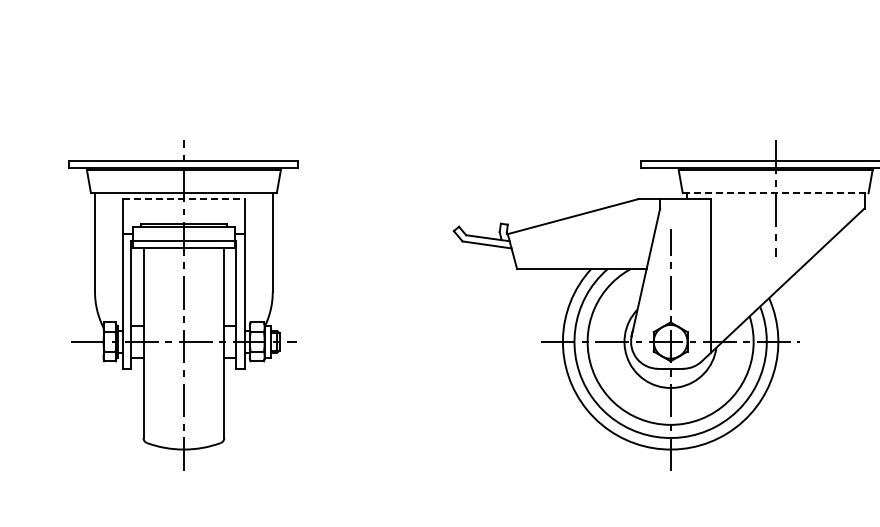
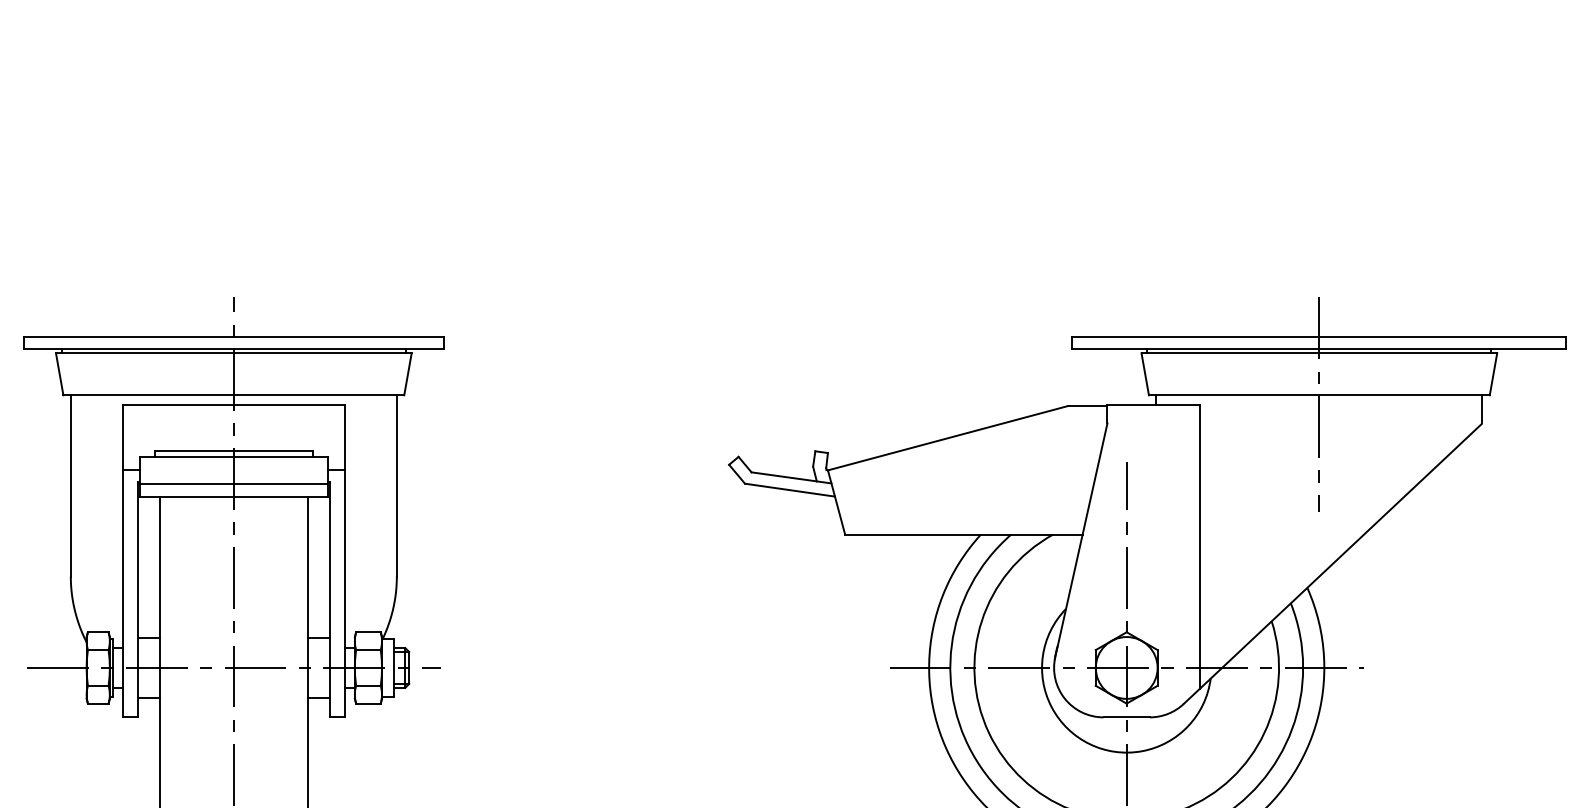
line: (775, 193) -> (1319, 395), dashed -> solid
line: (183, 198) -> (233, 404), dashed -> solid

